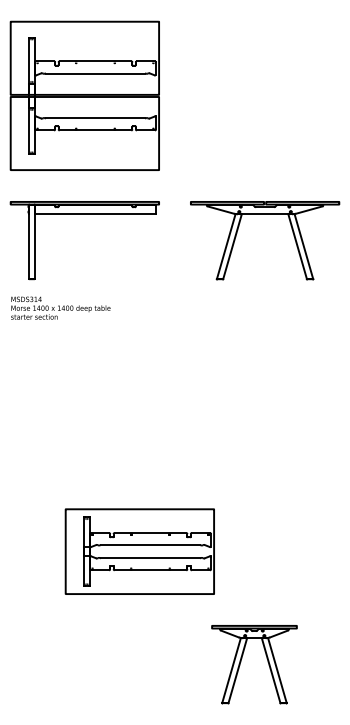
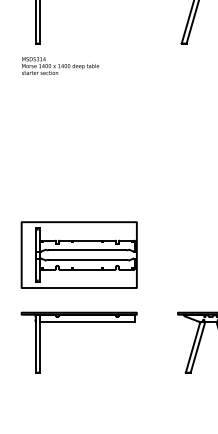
part: (139, 551) -> (78, 254), moved
part: (84, 638) -> (78, 322), added

